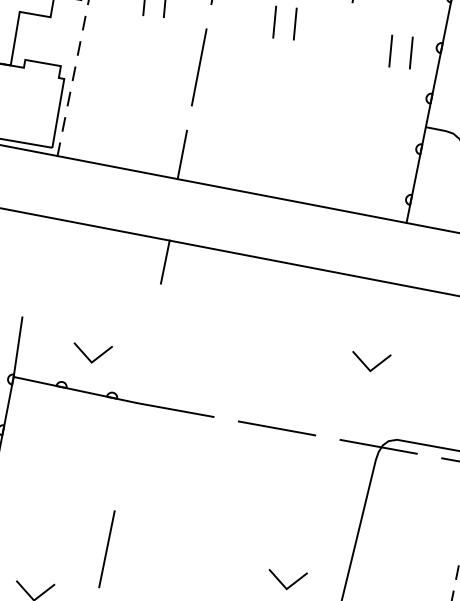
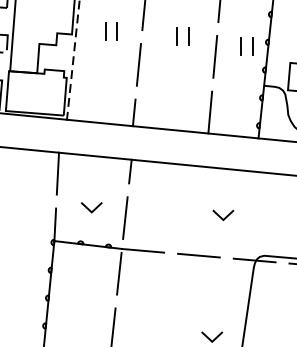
line: (341, 65) -> (215, 56), added
line: (322, 167) -> (210, 112), added
line: (30, 253) -> (57, 173), added
line: (148, 345) -> (125, 217), added
line: (88, 354) -> (89, 208), moved
line: (367, 364) -> (221, 216), moved
line: (127, 447) -> (119, 273), added

